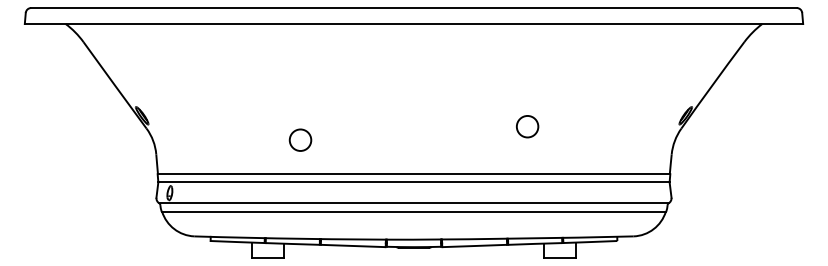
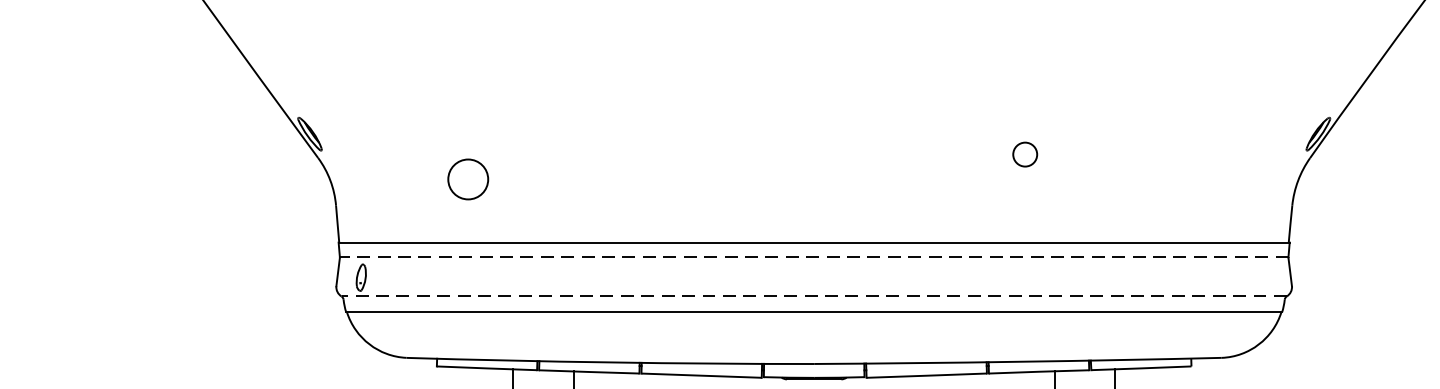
circle: (527, 126) -> (1024, 154), size x0.6
circle: (300, 139) -> (468, 178), moved
line: (413, 182) -> (813, 257), solid -> dashed
line: (414, 203) -> (815, 296), solid -> dashed

